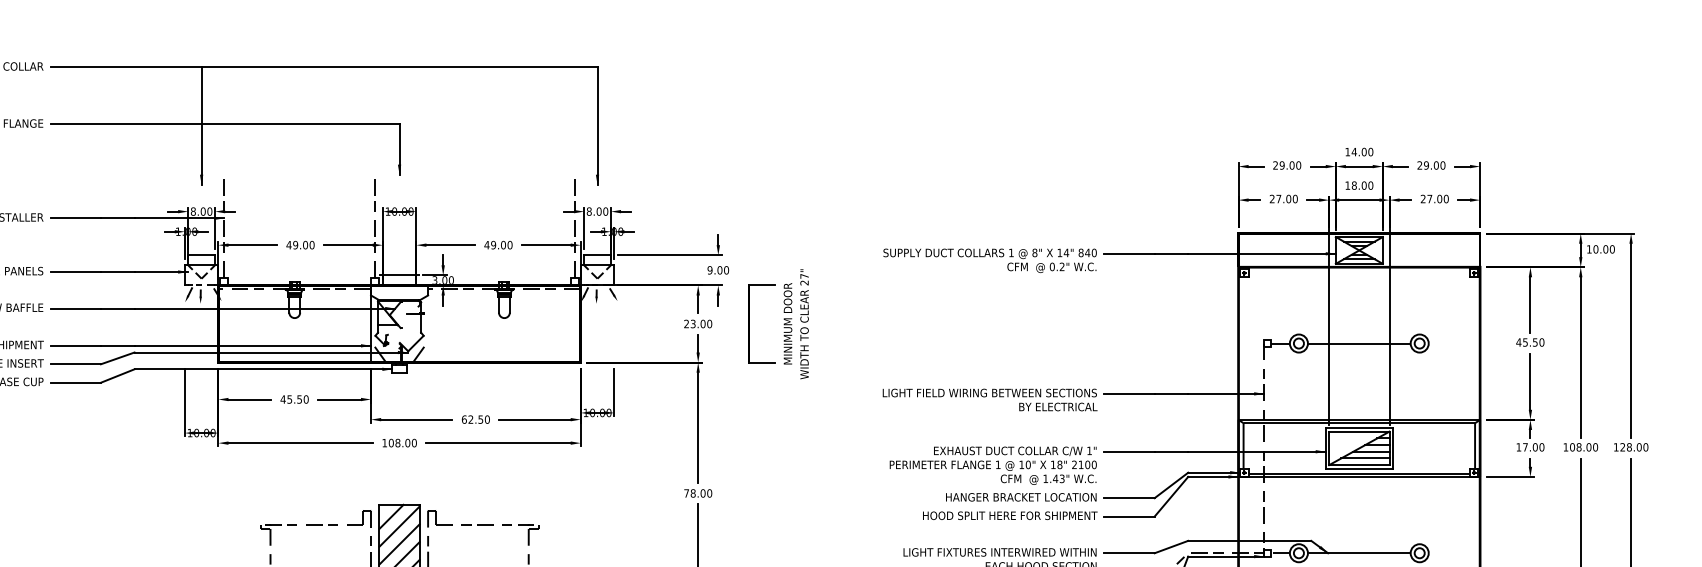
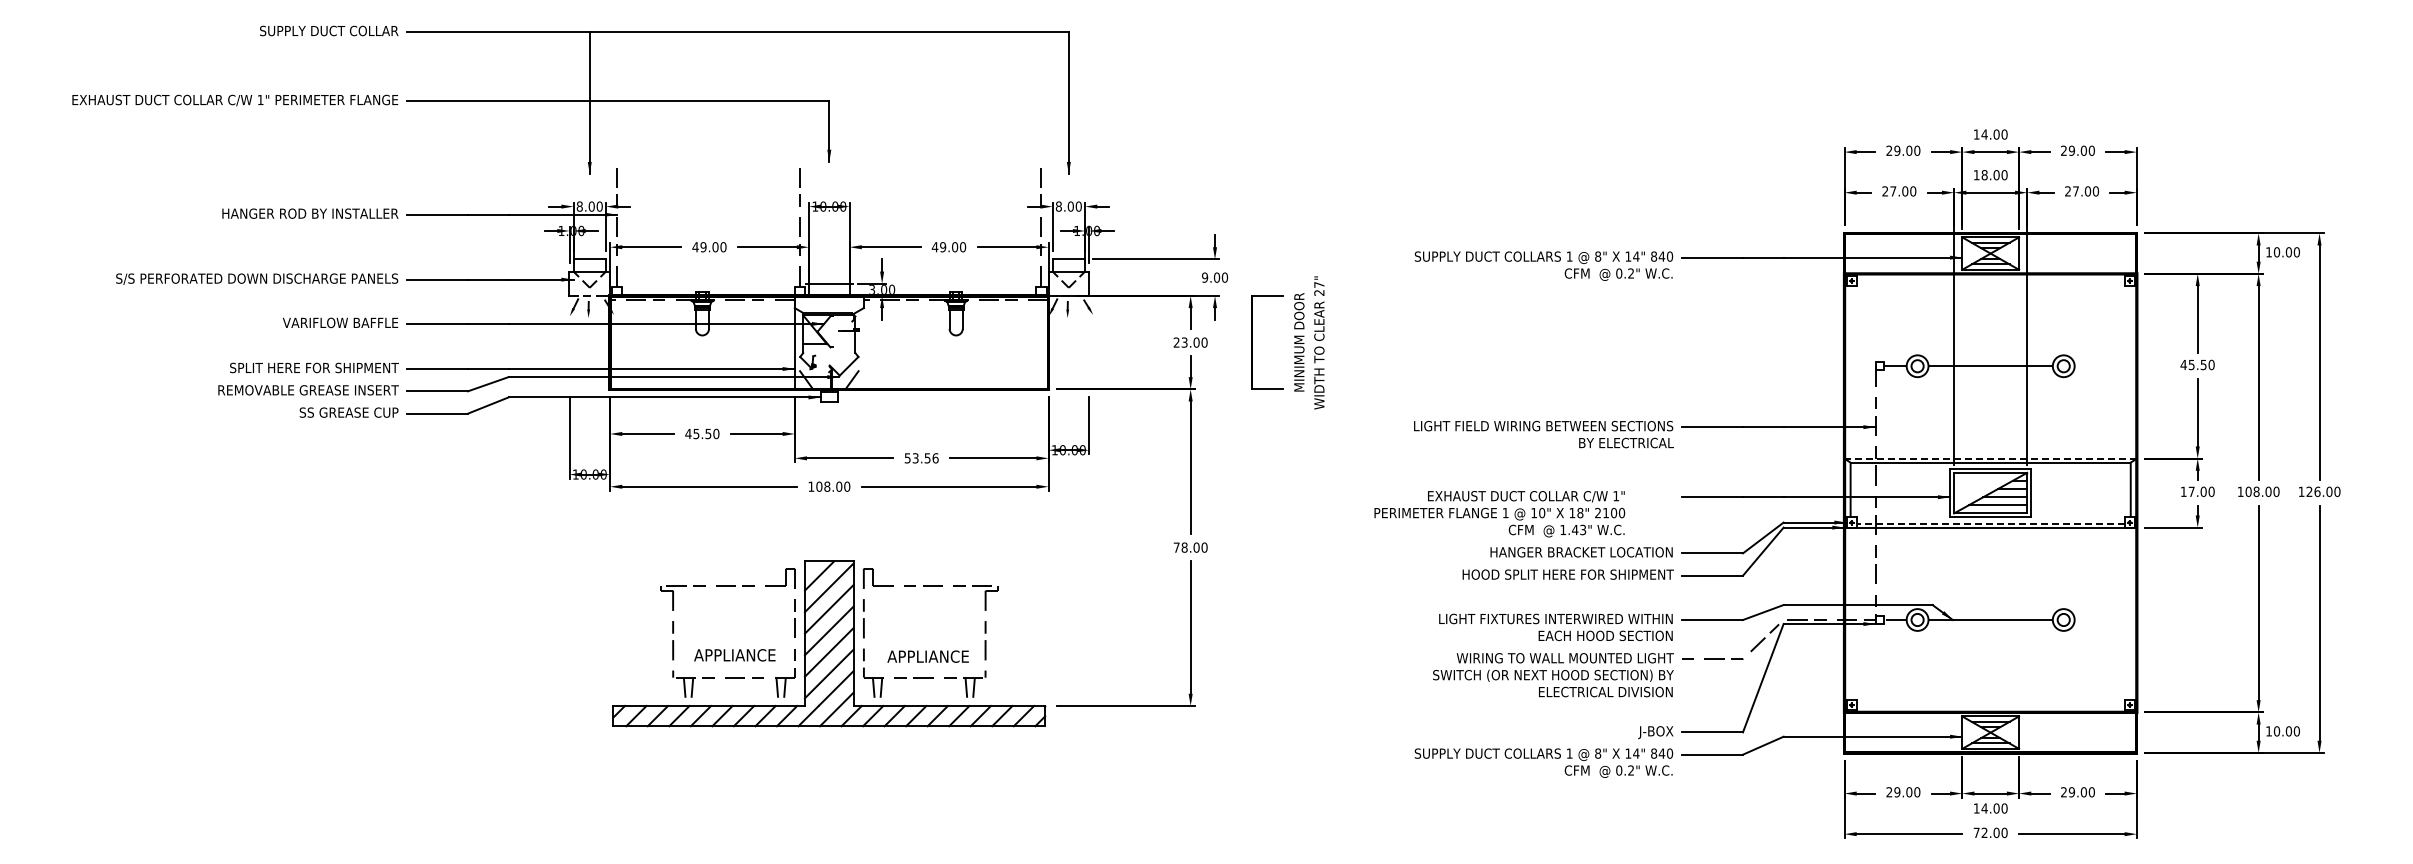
text: (475, 419) -> (921, 458), 62.50 -> 53.56
line: (1359, 419) -> (1990, 458), solid -> dashed
text: (1629, 447) -> (2317, 491), 128.00 -> 126.00
text: (993, 466) -> (1499, 514), moved
line: (1359, 473) -> (1990, 523), solid -> dashed

